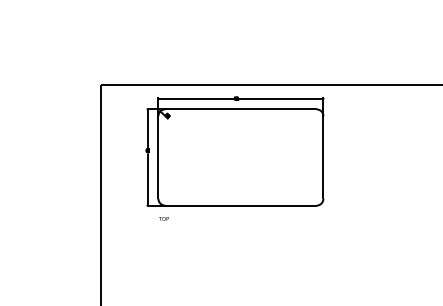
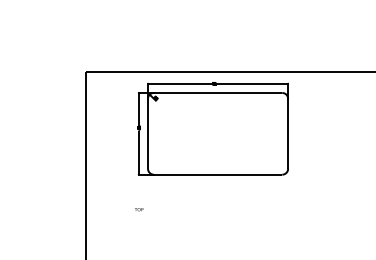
part: (234, 151) -> (212, 128), moved
part: (163, 218) -> (138, 209), moved

